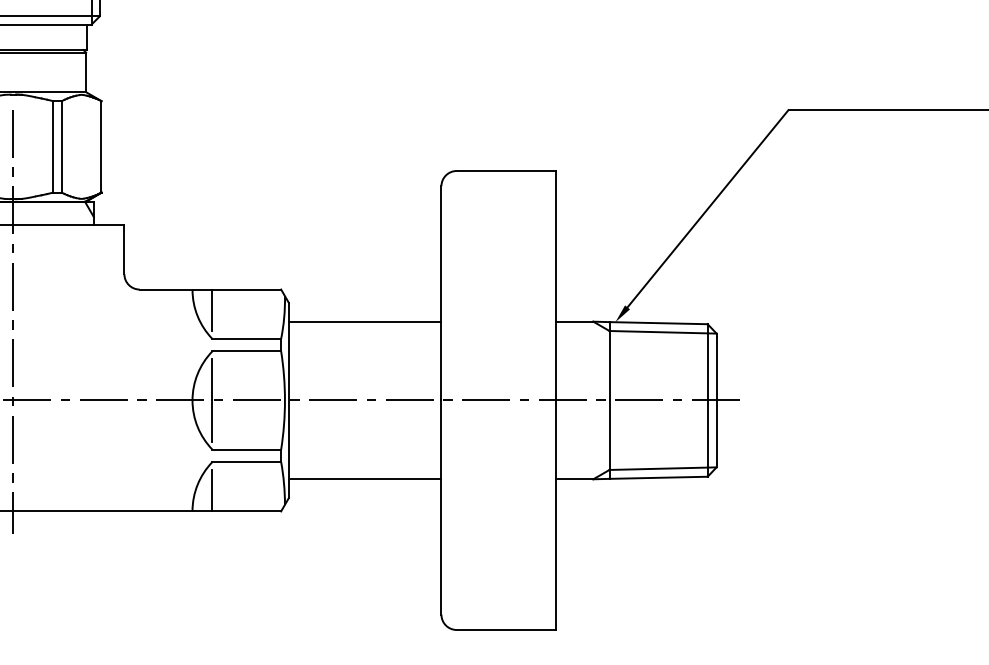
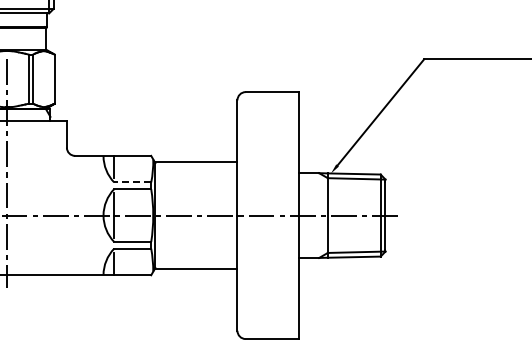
line: (365, 322) -> (196, 162), moved
line: (246, 339) -> (132, 182), solid -> dashed
line: (365, 478) -> (196, 268), moved

